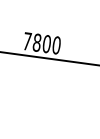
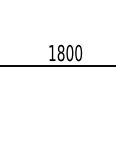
text: (27, 40) -> (52, 52), 7800 -> 1800

